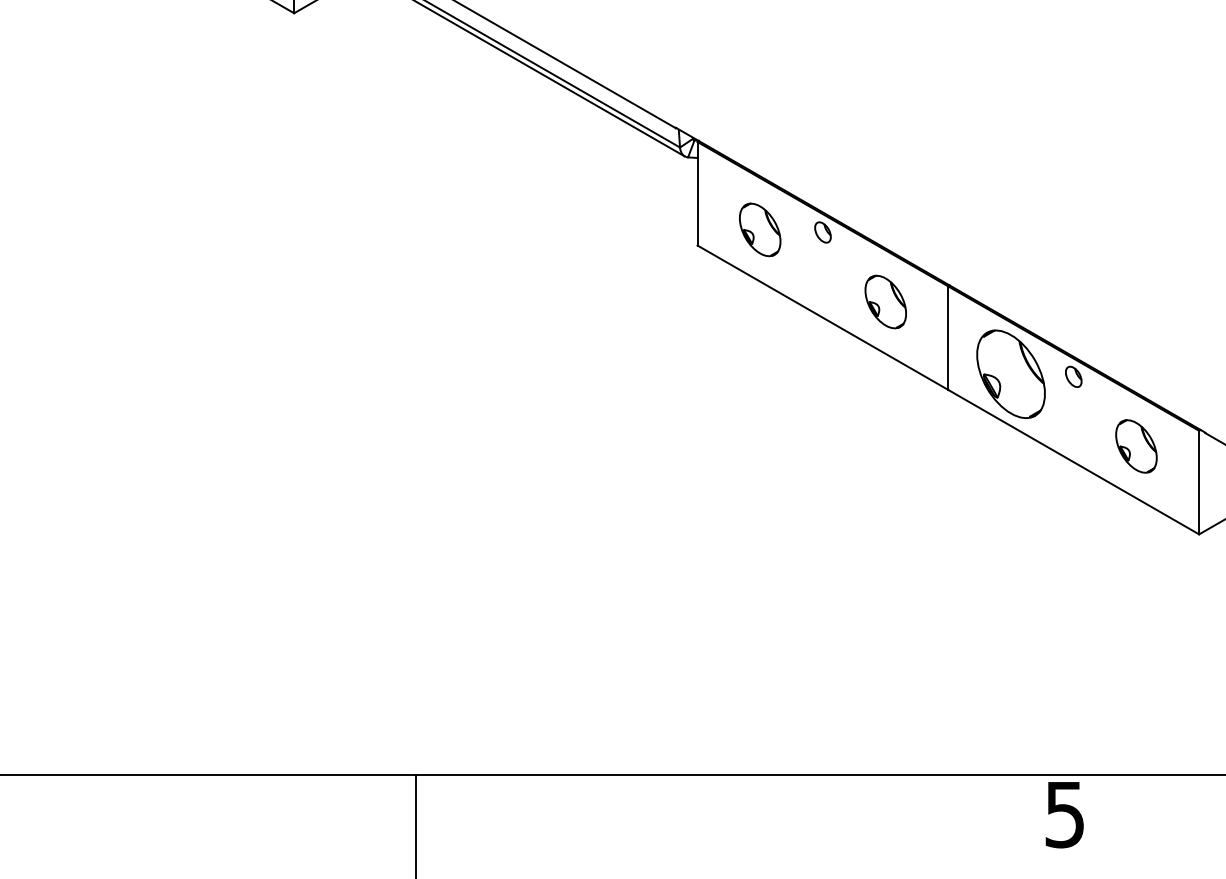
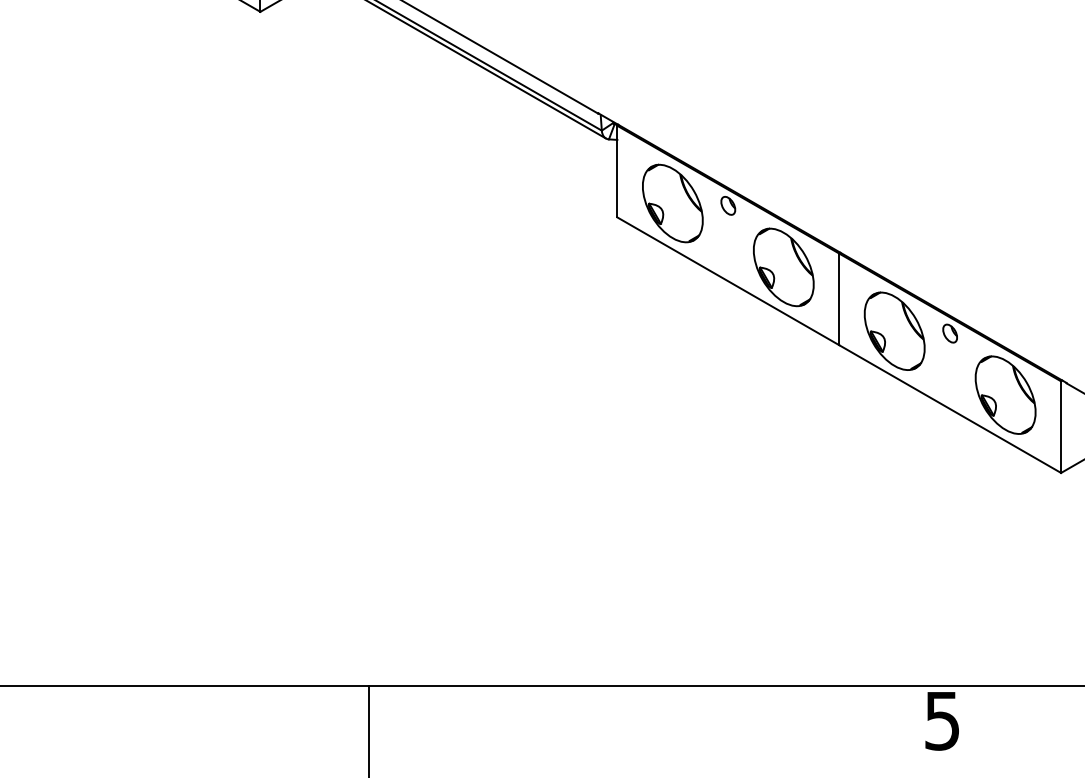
part: (759, 229) -> (672, 203), size x1.67
part: (885, 301) -> (783, 266), size x1.67
part: (1136, 446) -> (1005, 395), size x1.67

